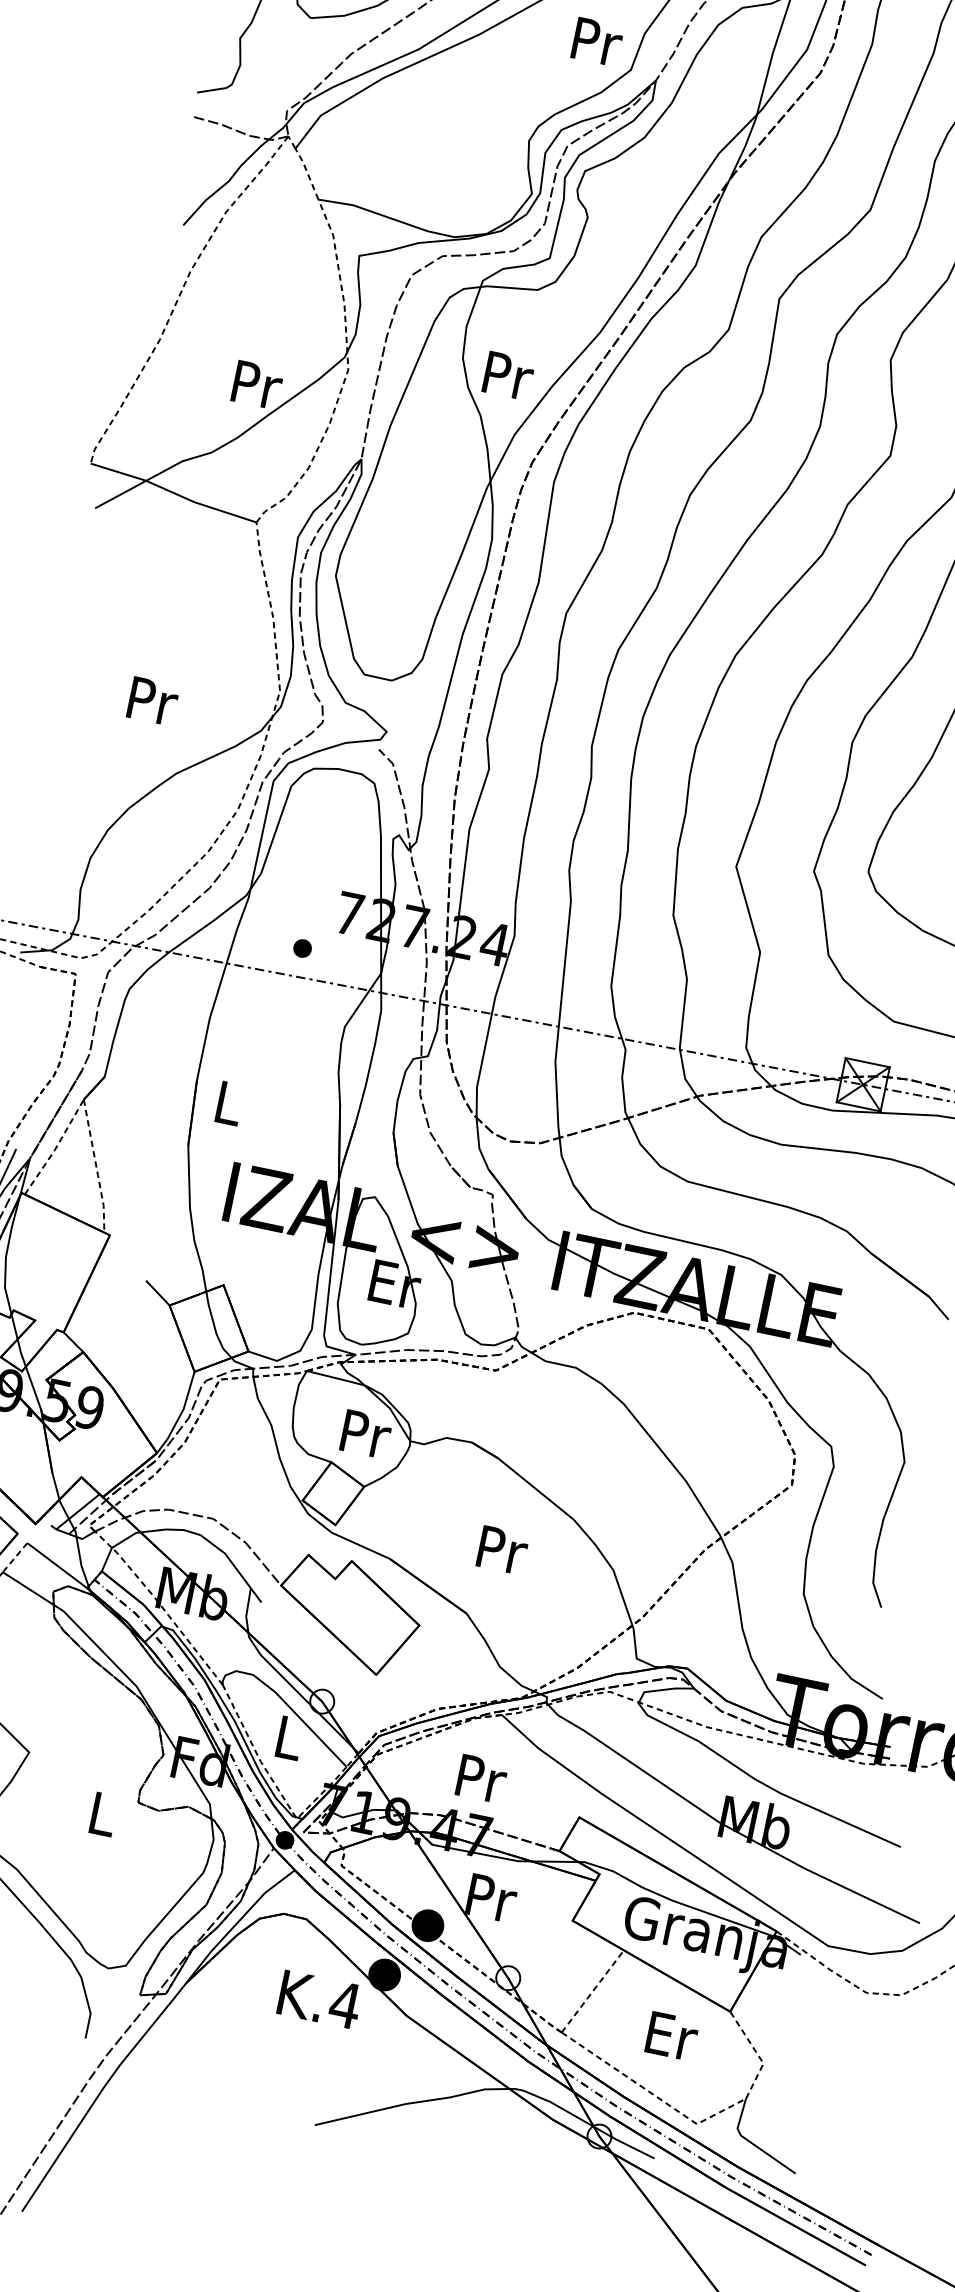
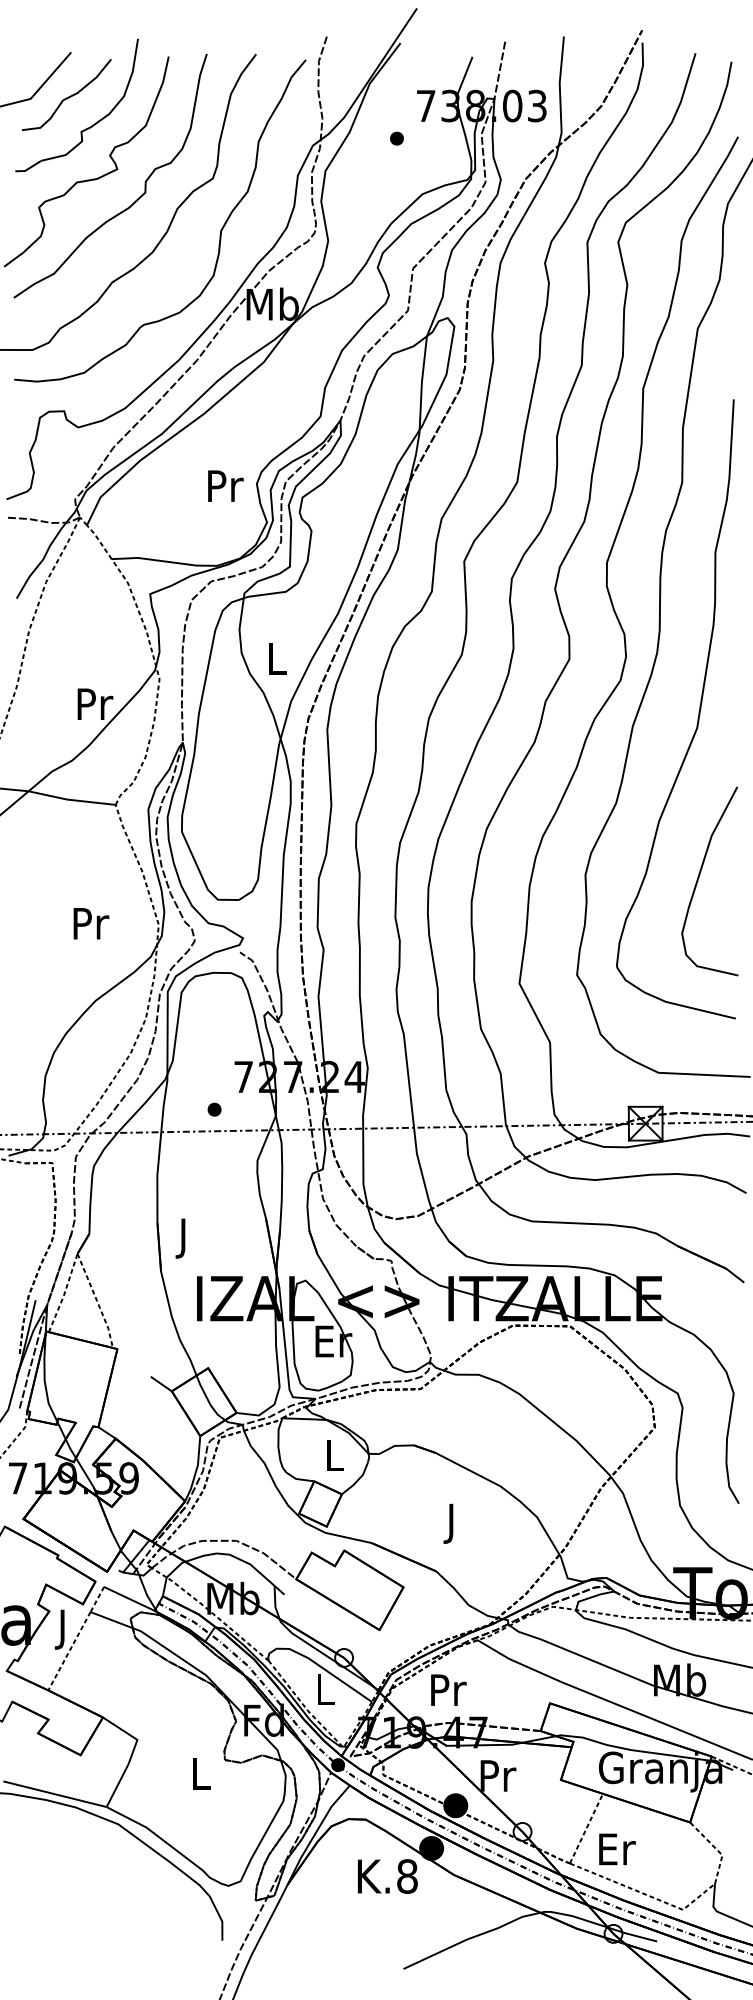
text: (597, 41) -> (225, 485), moved
text: (508, 375) -> (277, 658), Pr -> L
text: (153, 701) -> (91, 923), moved
text: (227, 1108) -> (184, 1238), L -> J
text: (366, 1434) -> (335, 1455), Pr -> L
text: (500, 1555) -> (452, 1523), Pr -> J
text: (481, 1778) -> (448, 1689), moved
text: (345, 2005) -> (407, 1876), K.4 -> K.8
text: (672, 2036) -> (617, 1849), moved

